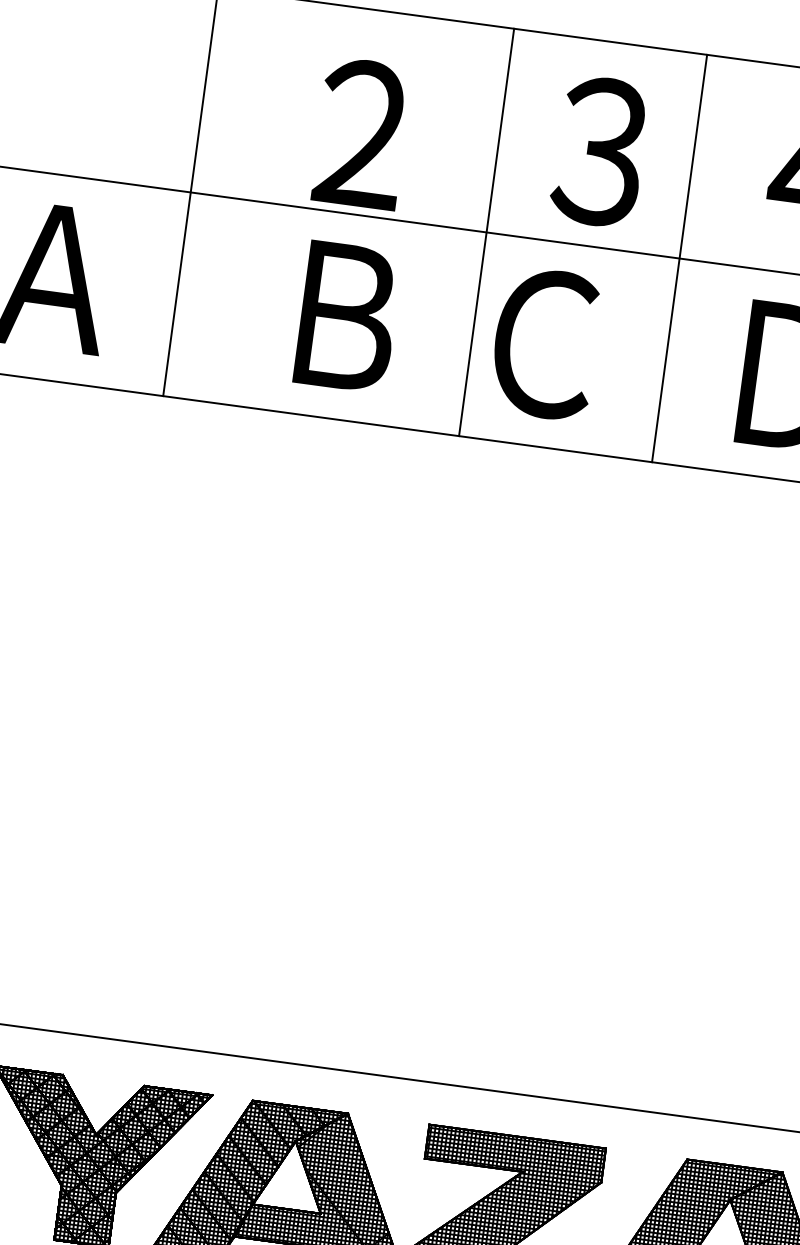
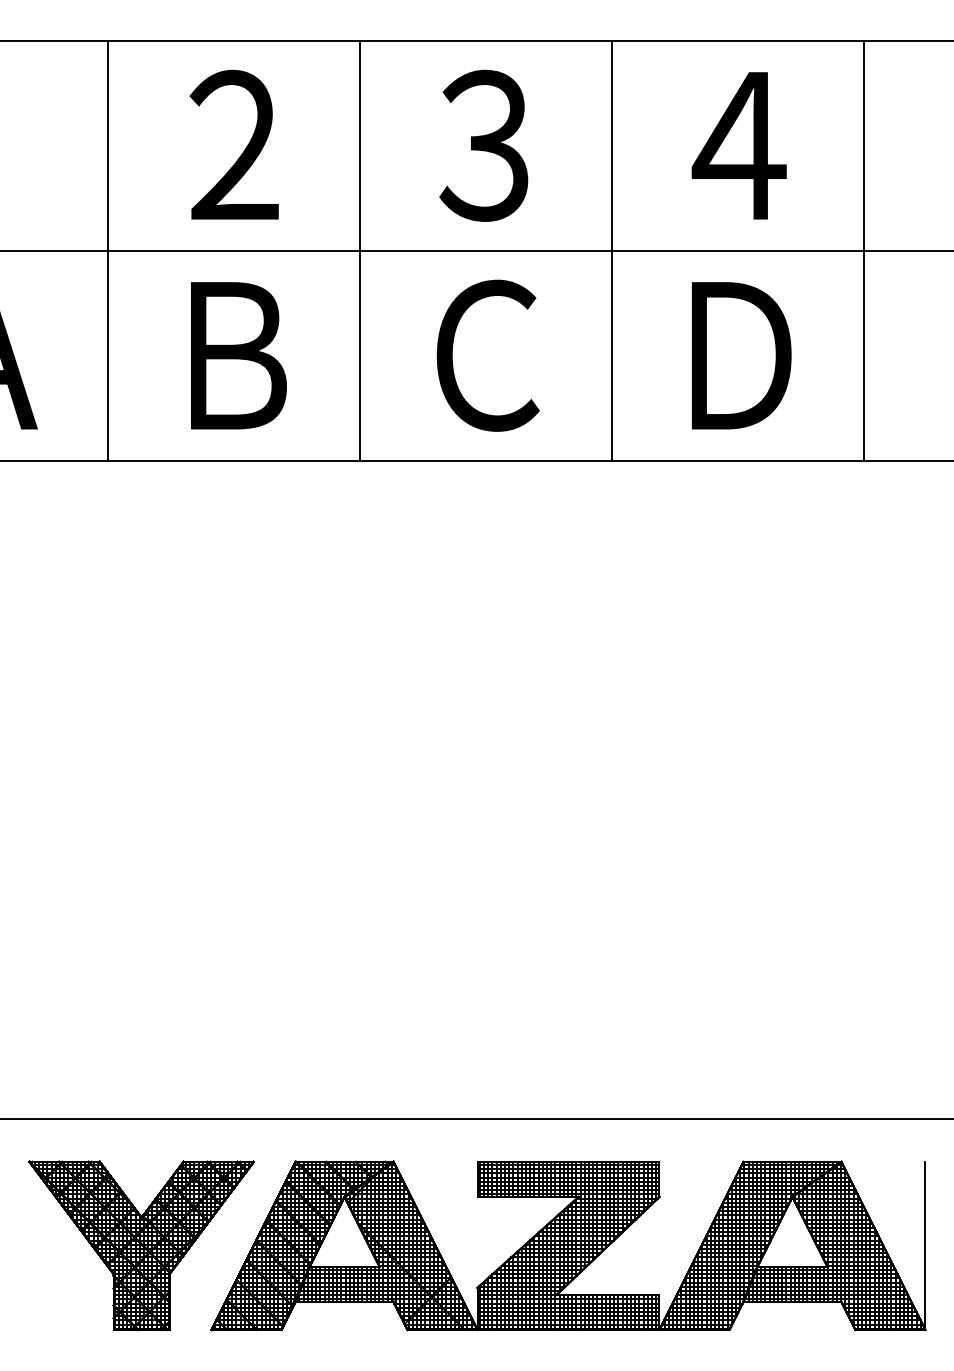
text: (360, 132) -> (233, 144), moved
text: (599, 151) -> (483, 145), moved
line: (486, 231) -> (360, 250), moved
text: (347, 316) -> (238, 355), moved

